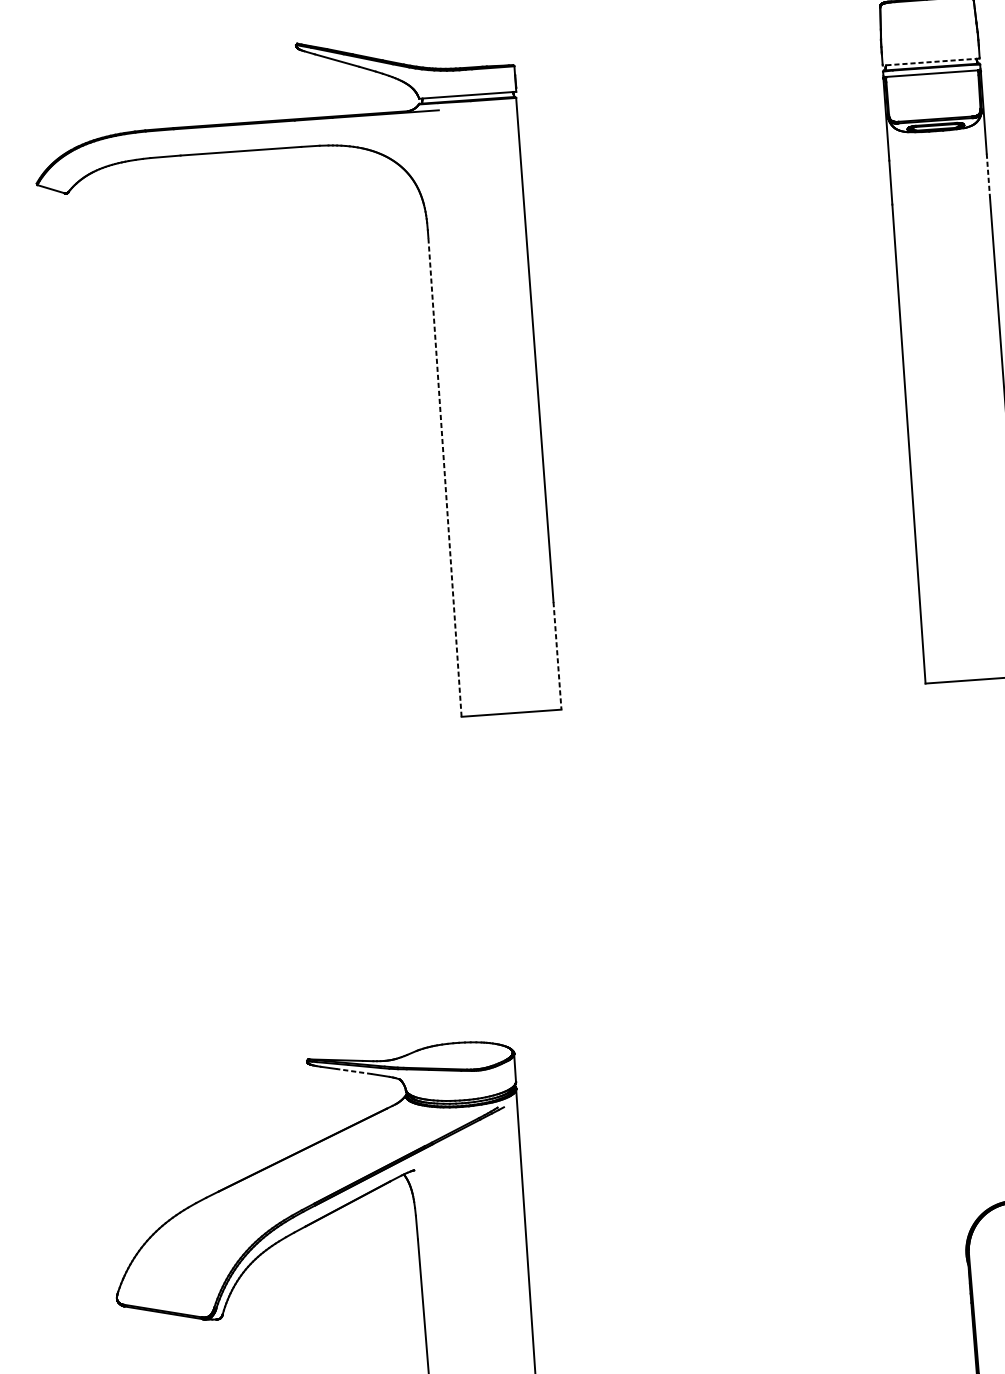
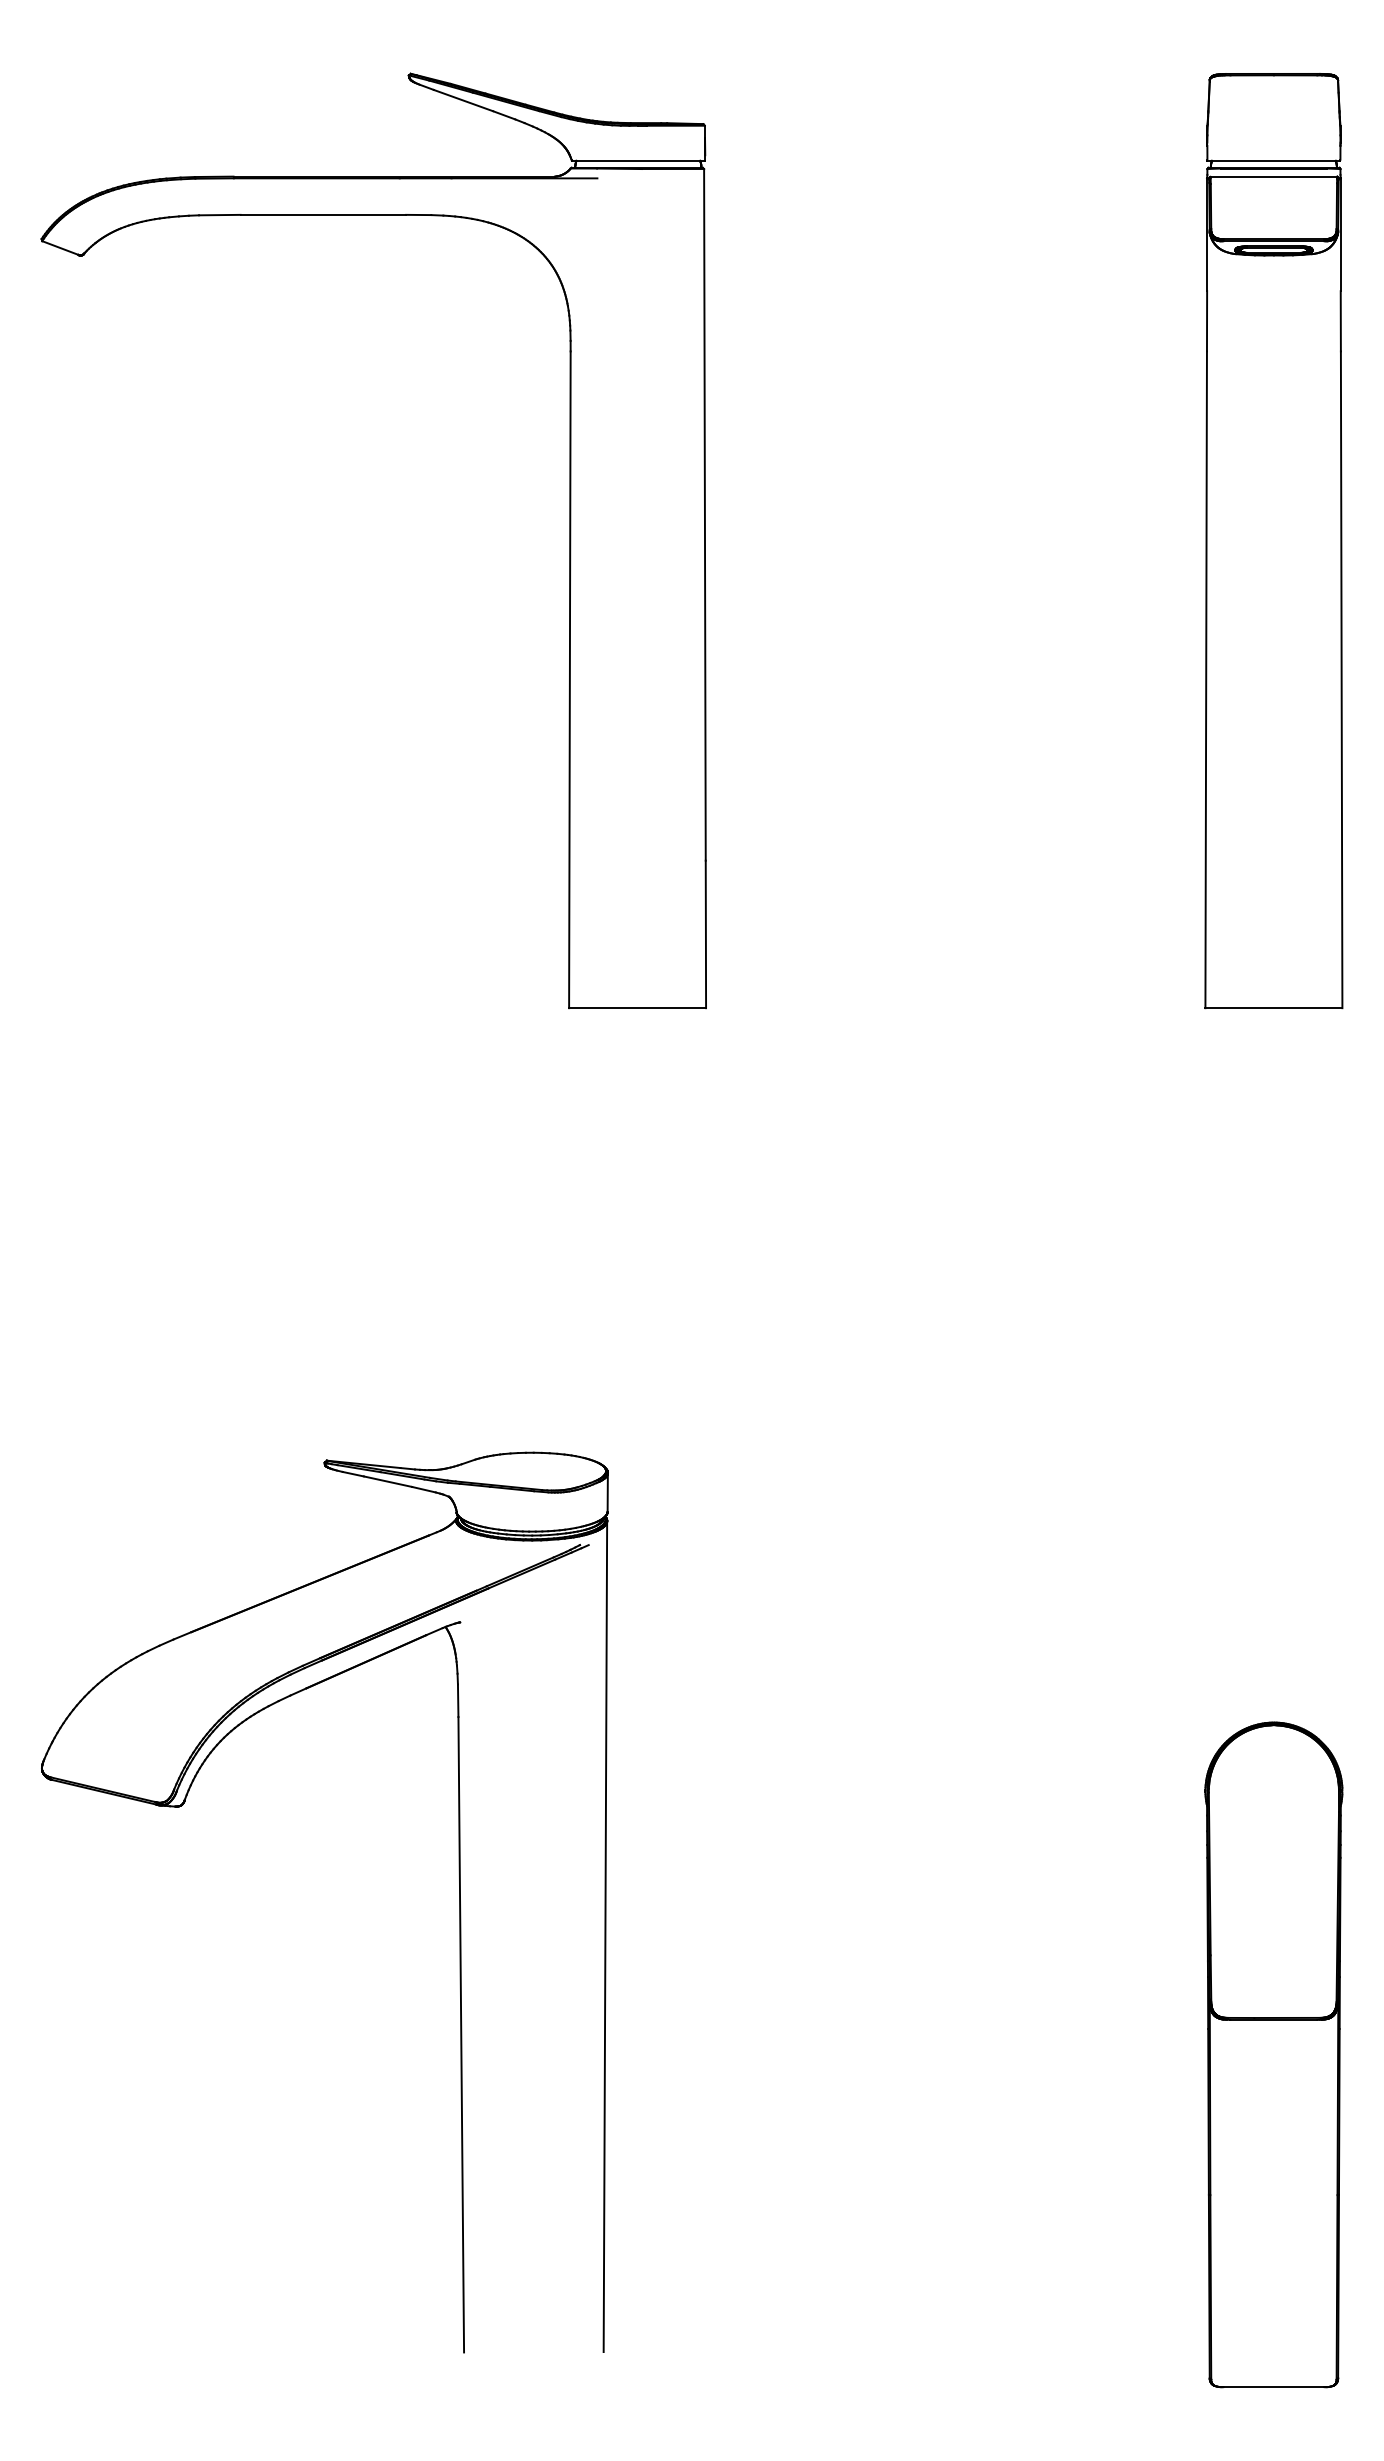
line: (930, 61) -> (1273, 160), dashed -> solid
line: (988, 175) -> (1340, 321), dashed -> solid
line: (444, 477) -> (569, 679), dashed -> solid
line: (557, 655) -> (705, 934), dashed -> solid
line: (354, 1071) -> (388, 1481), dashed -> solid

